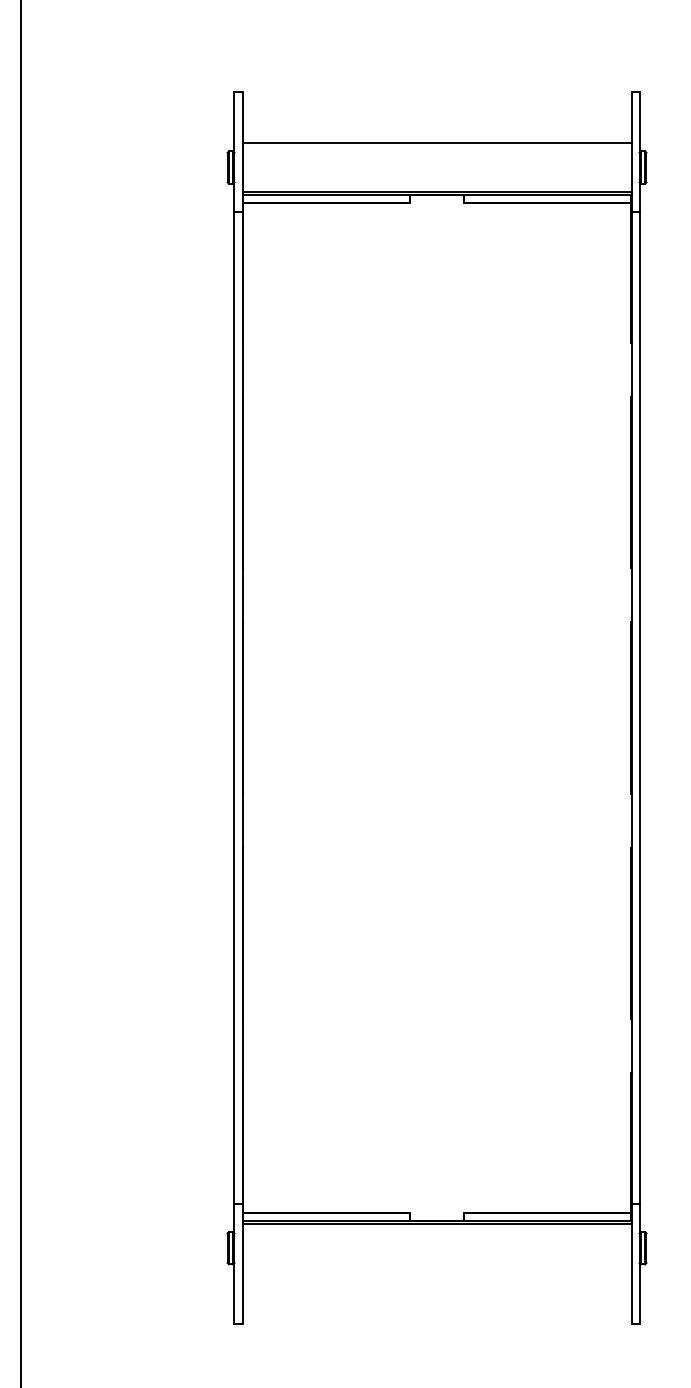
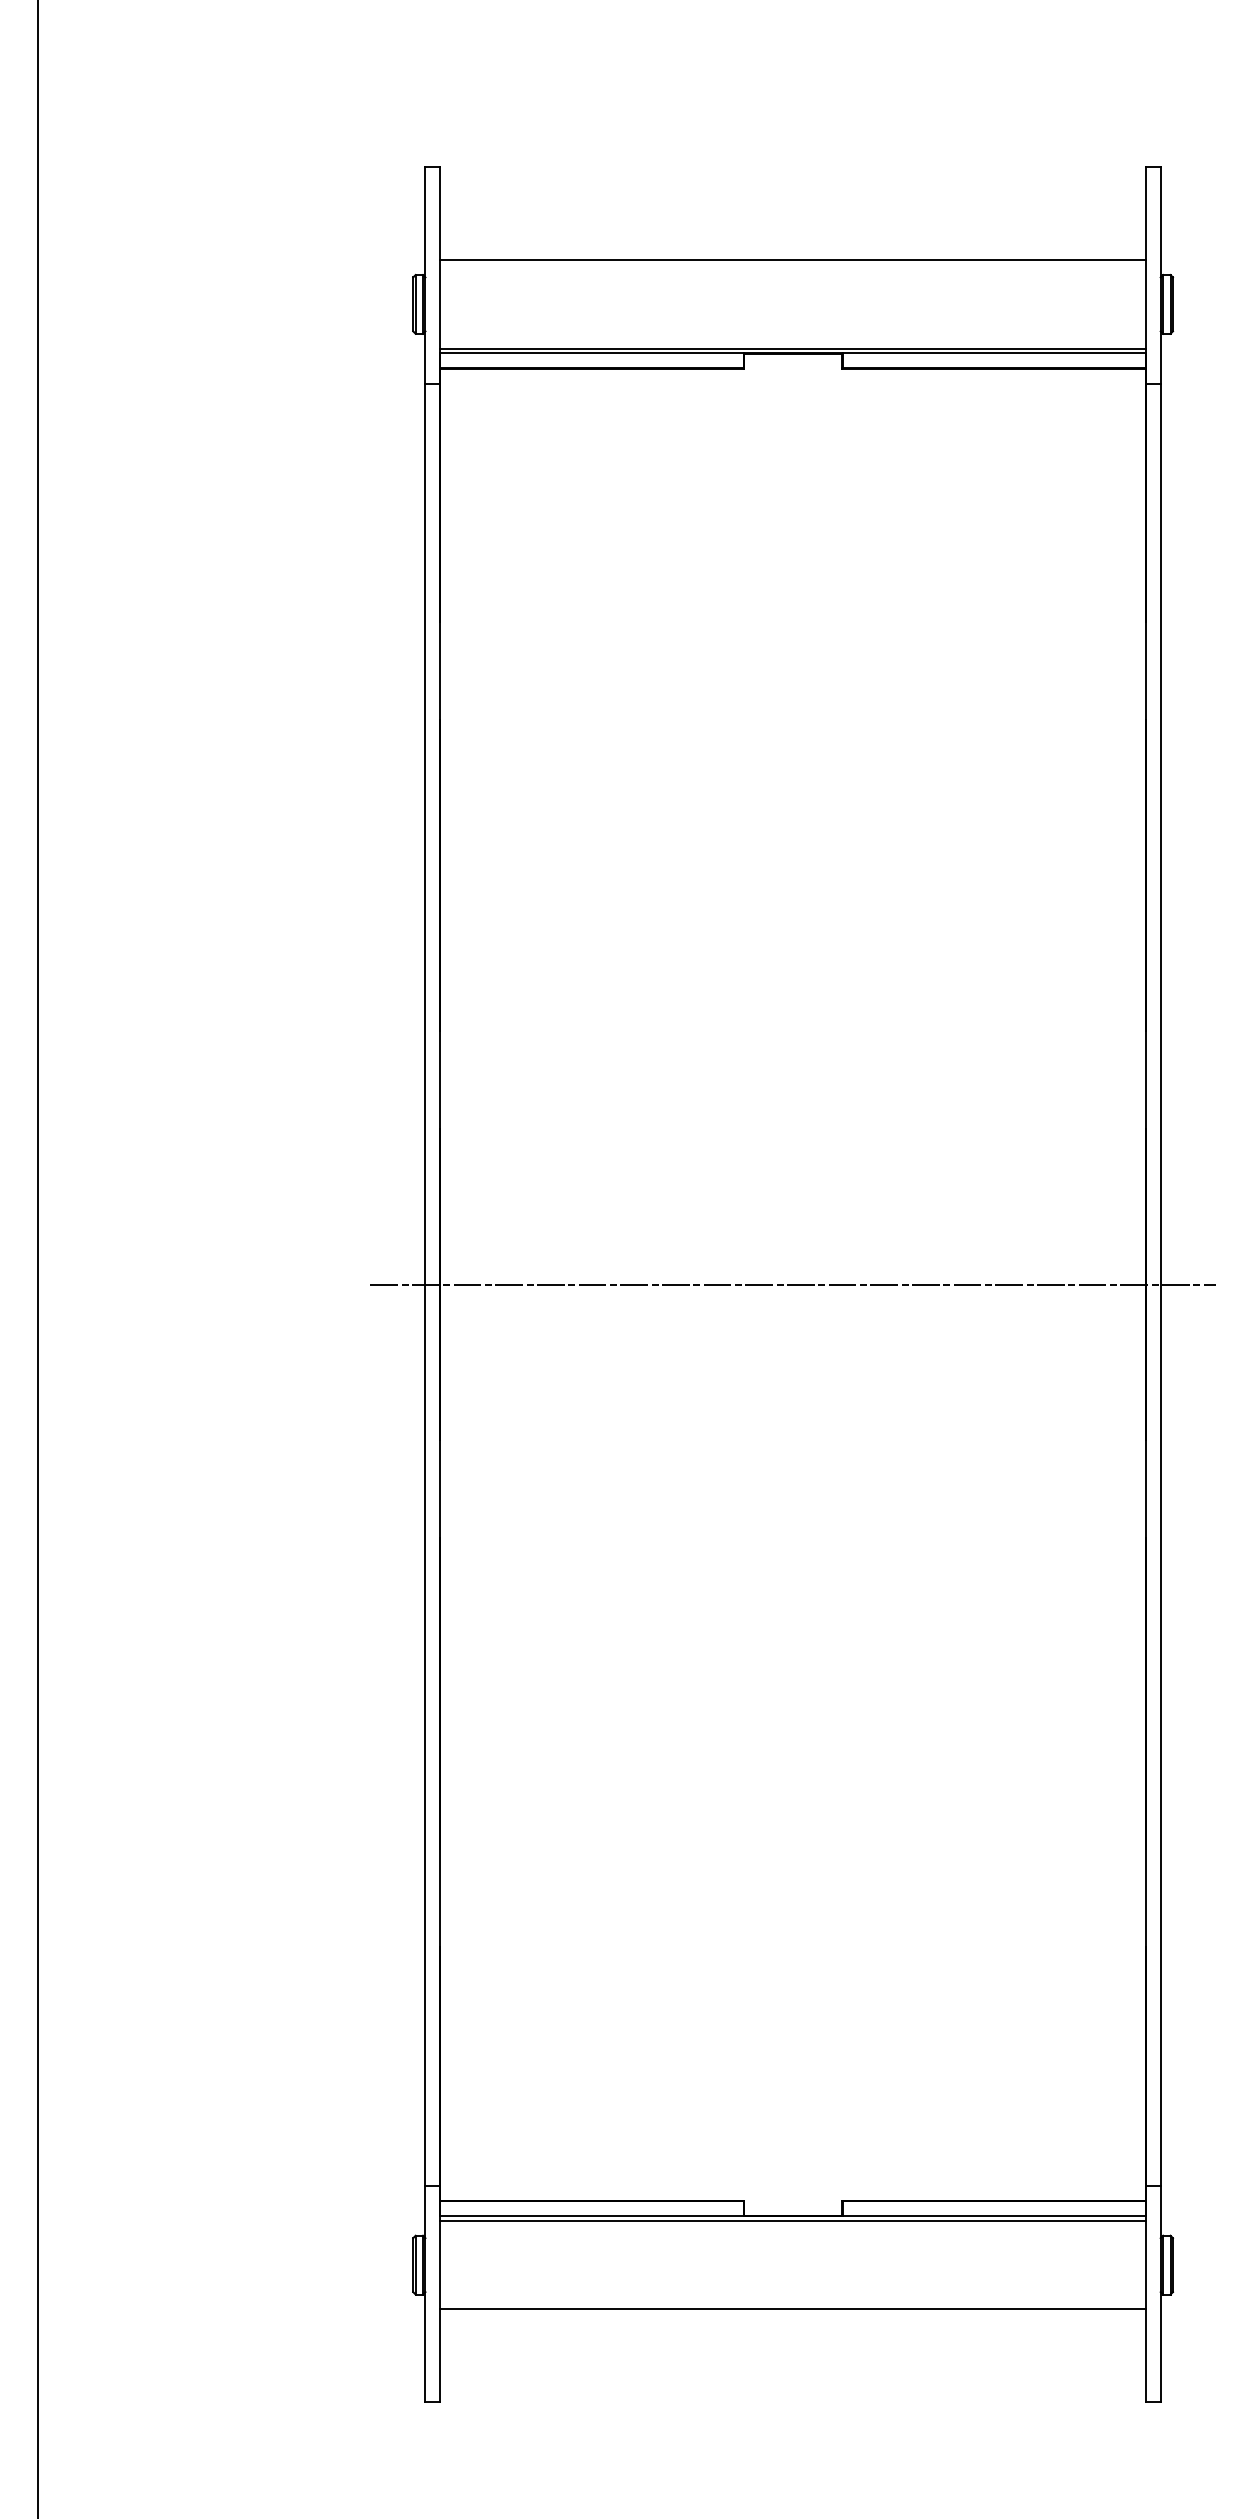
line: (437, 707) -> (793, 1283), added
line: (436, 1272) -> (792, 2309), added

